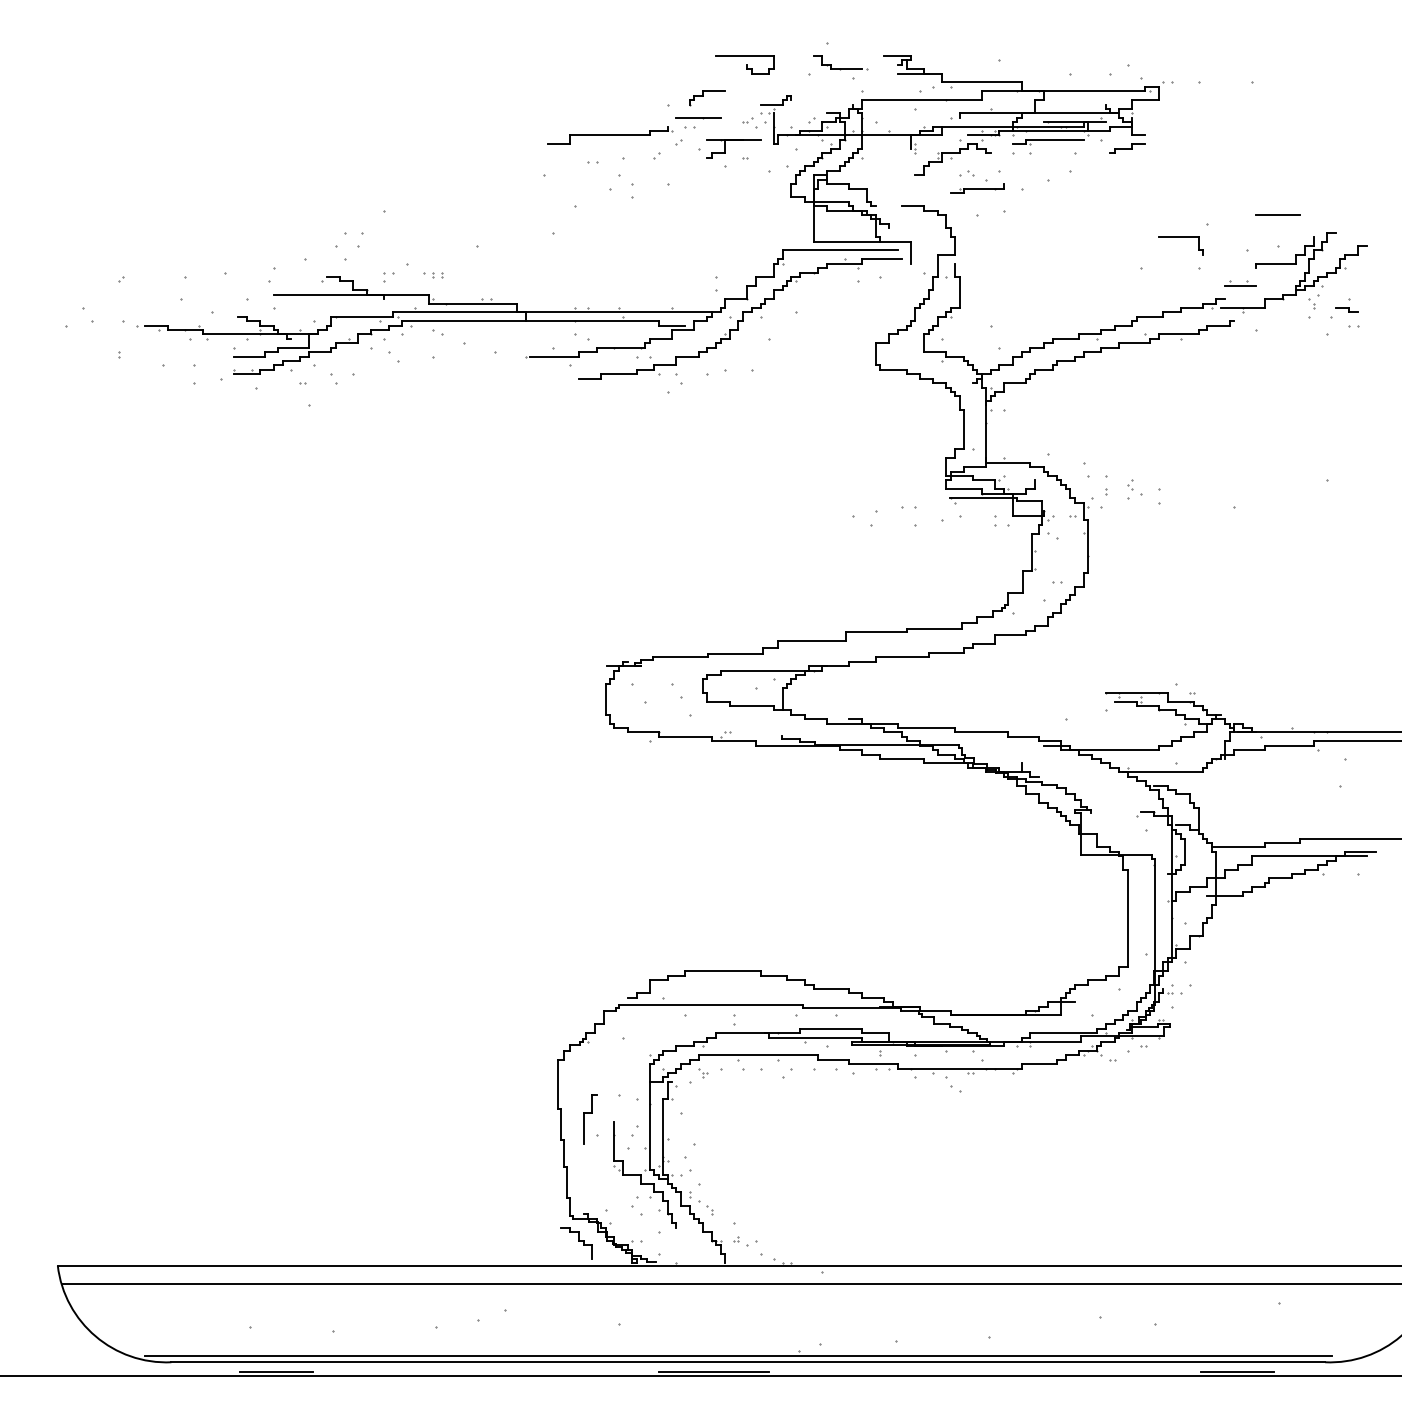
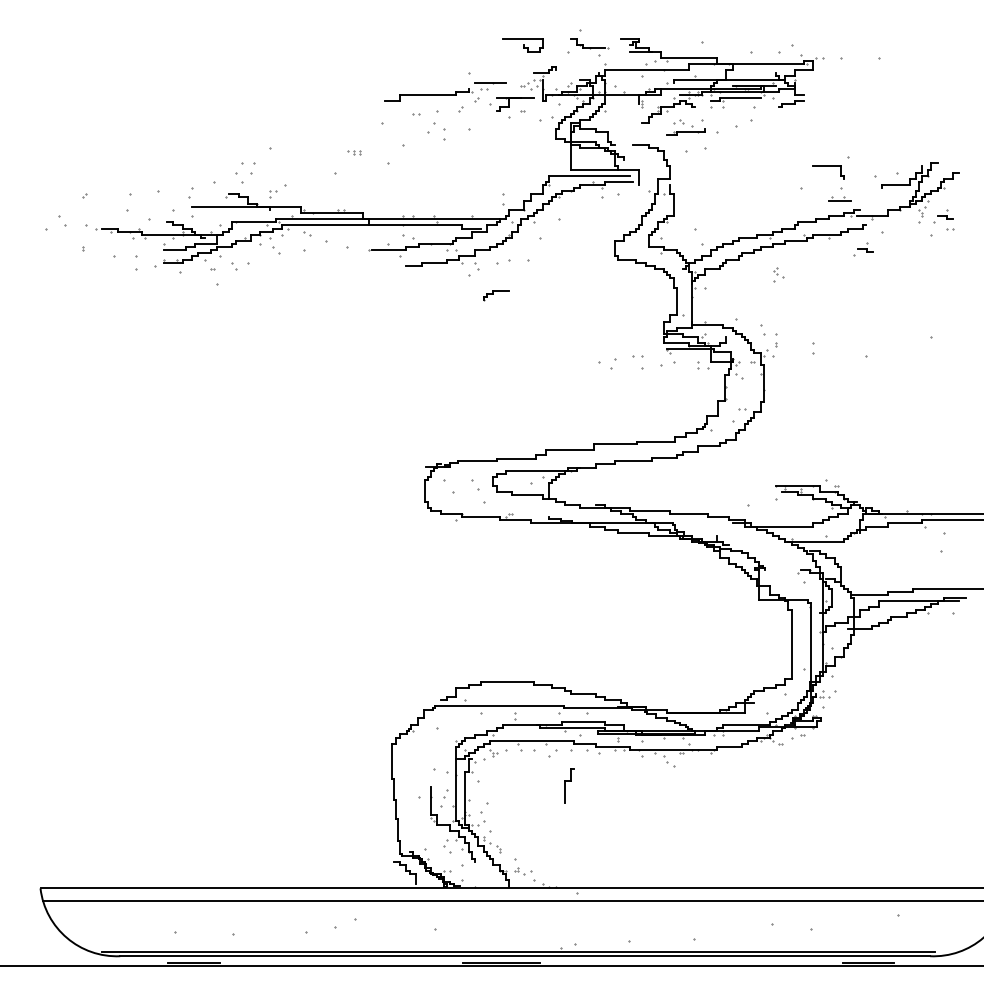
part: (707, 97) -> (496, 295), moved
line: (1277, 214) -> (896, 150), removed
part: (433, 274) -> (354, 152), moved
part: (1240, 282) -> (839, 198), moved
part: (1230, 355) -> (863, 249), added
part: (1134, 489) -> (778, 274), moved
part: (590, 1119) -> (569, 785), moved

